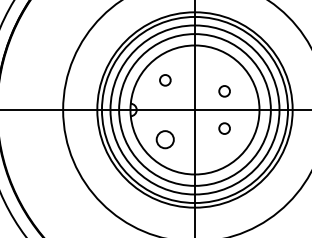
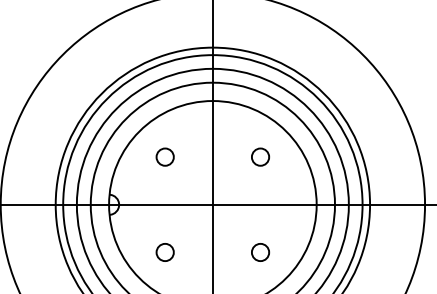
circle: (224, 91) -> (260, 157), moved
circle: (224, 128) -> (260, 252), moved
circle: (165, 139) -> (165, 252), size x0.62

